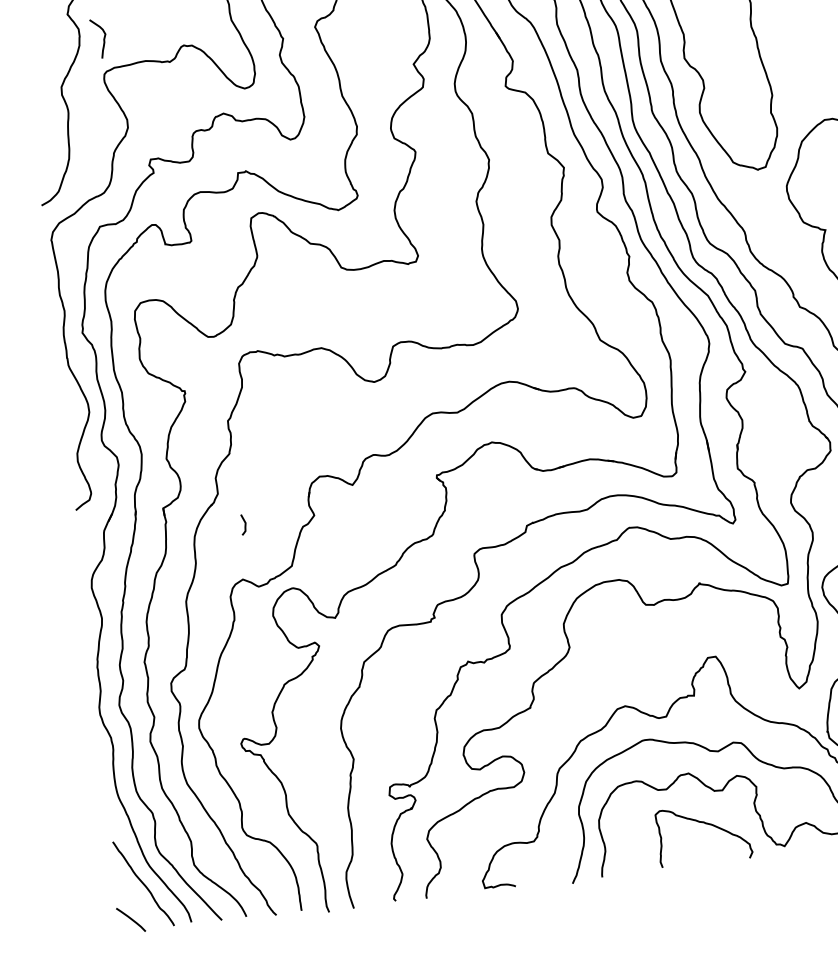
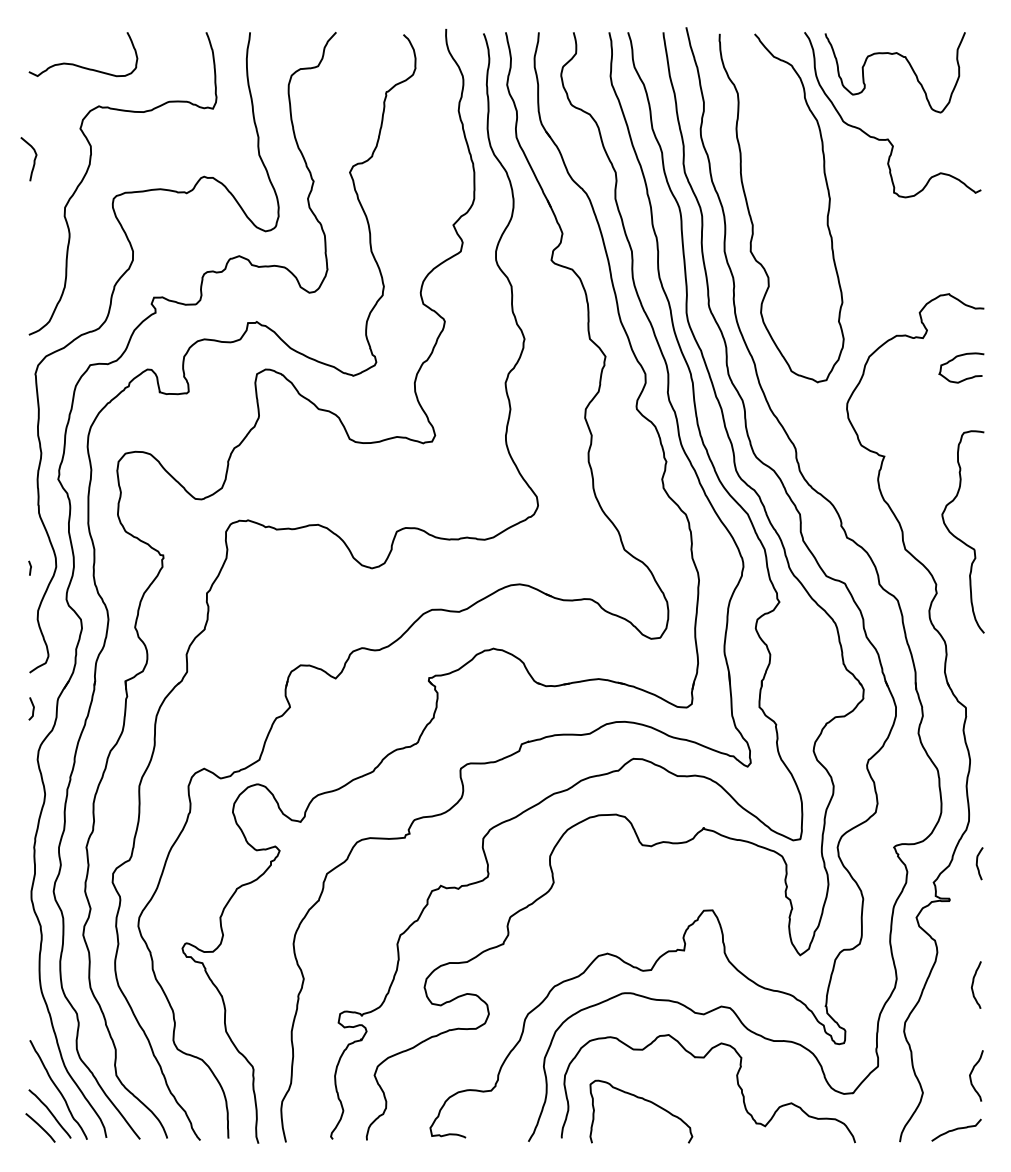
curve: (103, 39) -> (33, 160), moved
line: (66, 415) -> (30, 567), added
curve: (244, 524) -> (32, 708), moved
curve: (704, 824) -> (643, 1100), moved
curve: (137, 905) -> (49, 1112), added

